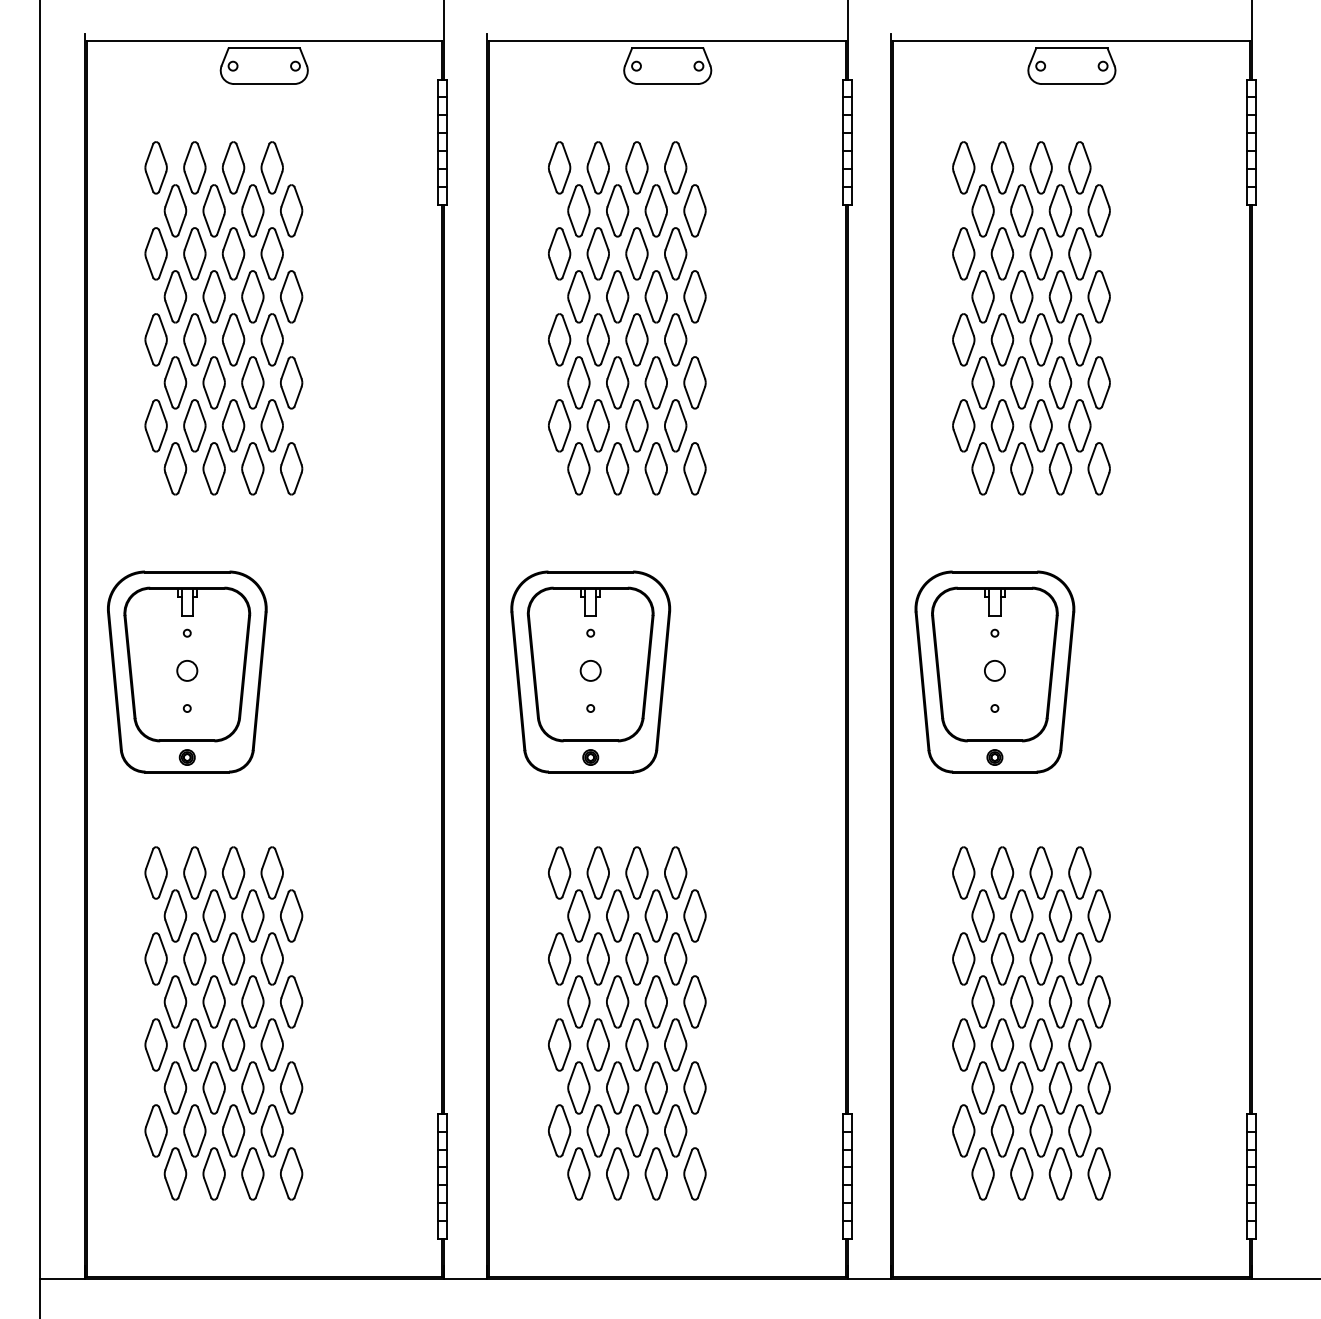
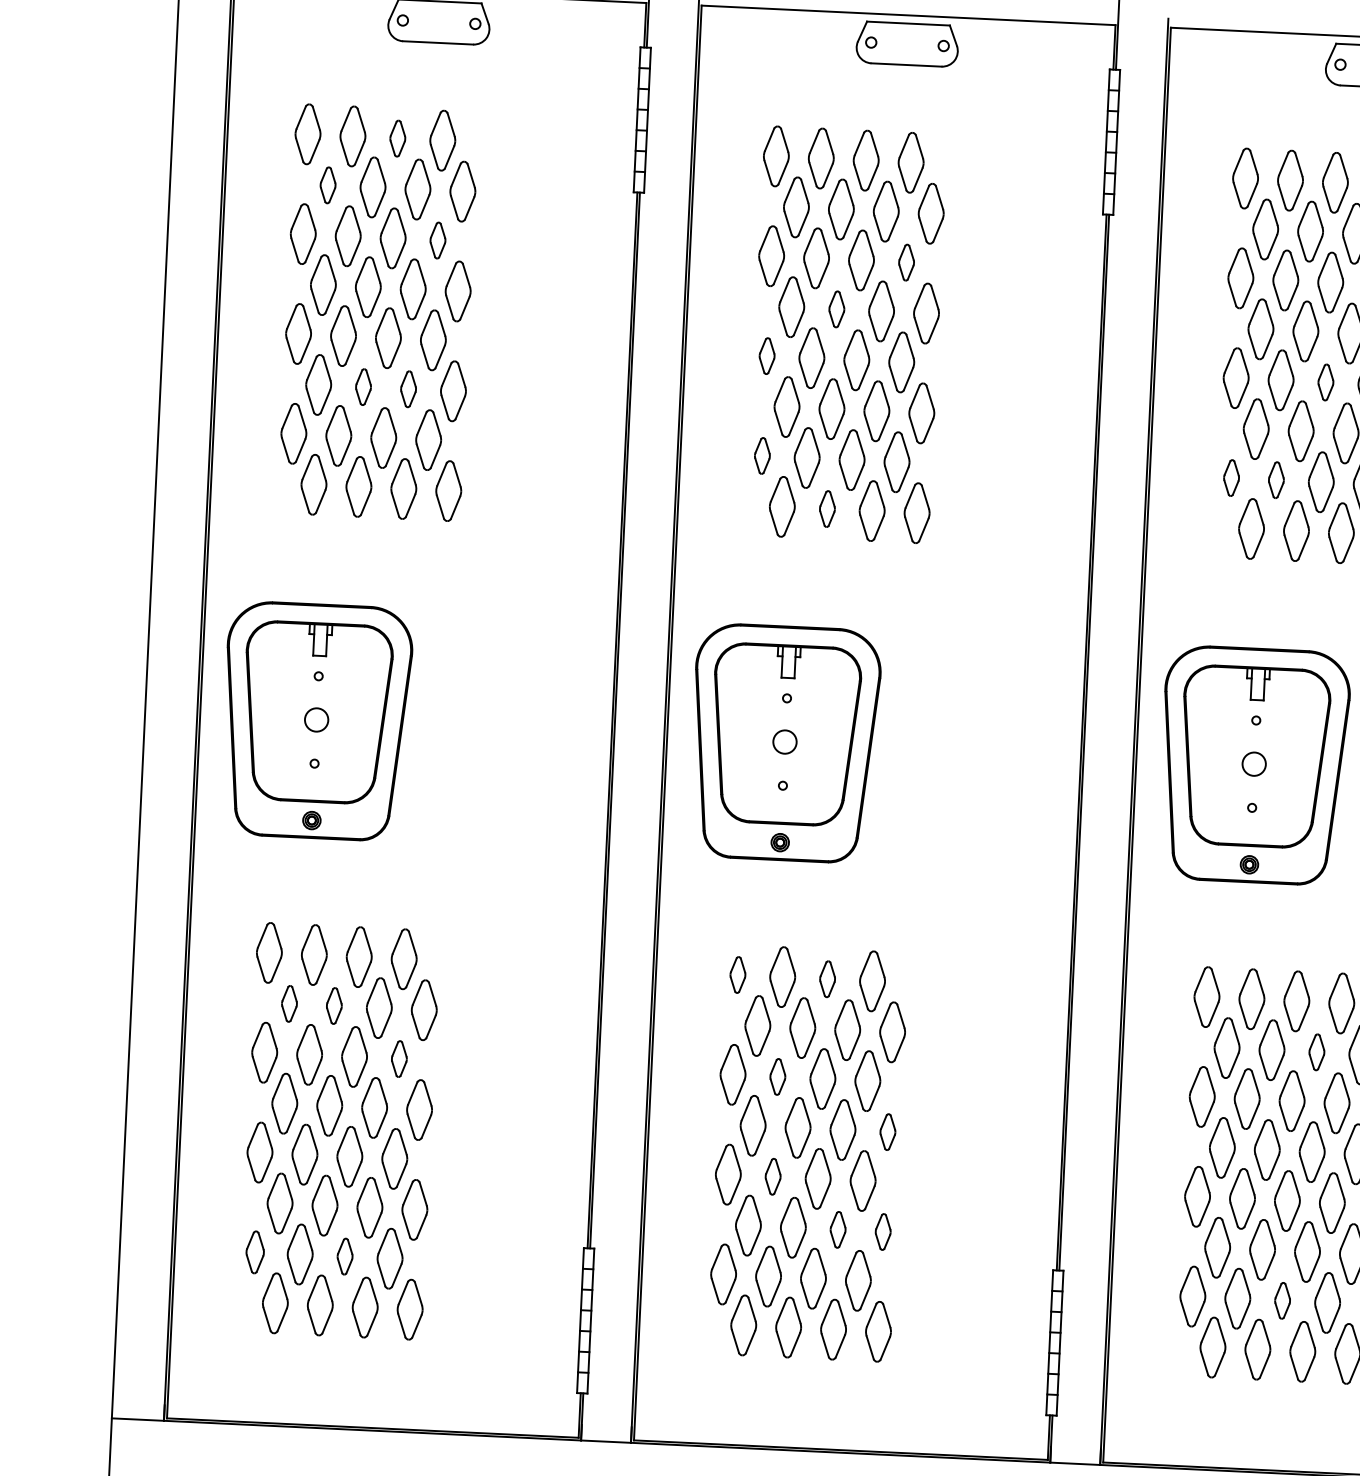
part: (233, 167) -> (397, 138), size x0.6
part: (175, 210) -> (328, 184), size x0.6
part: (271, 253) -> (437, 240), size x0.6
part: (675, 253) -> (906, 262), size x0.6
part: (617, 296) -> (836, 308), size x0.6
part: (559, 339) -> (766, 355), size x0.6
part: (1040, 339) -> (1325, 381), size x0.6
part: (213, 382) -> (362, 386), size x0.6
part: (252, 382) -> (408, 388), size x0.6
part: (559, 425) -> (762, 455), size x0.6
part: (963, 425) -> (1231, 477), size x0.6
part: (1002, 425) -> (1276, 479), size x0.6
part: (617, 468) -> (827, 508), size x0.6
part: (559, 872) -> (737, 974), size x0.6
part: (636, 872) -> (827, 978), size x0.6
part: (175, 915) -> (289, 1003), size x0.6
part: (213, 915) -> (333, 1005), size x0.6
part: (1060, 915) -> (1316, 1051), size x0.6
part: (271, 958) -> (398, 1058), size x0.6
part: (597, 958) -> (777, 1076), size x0.6
part: (694, 1001) -> (887, 1131), size x0.6
part: (597, 1044) -> (772, 1176), size x0.6
part: (655, 1087) -> (837, 1229), size x0.6
part: (694, 1087) -> (882, 1231), size x0.6
part: (155, 1130) -> (254, 1251), size x0.7
part: (233, 1130) -> (345, 1256), size x0.6
part: (1040, 1130) -> (1281, 1300), size x0.6

